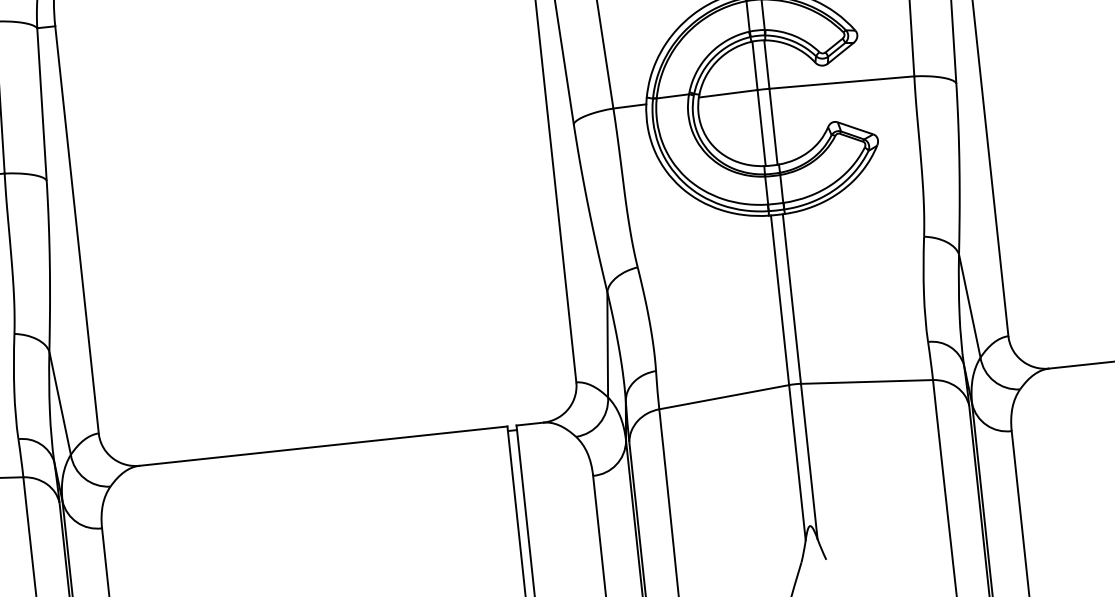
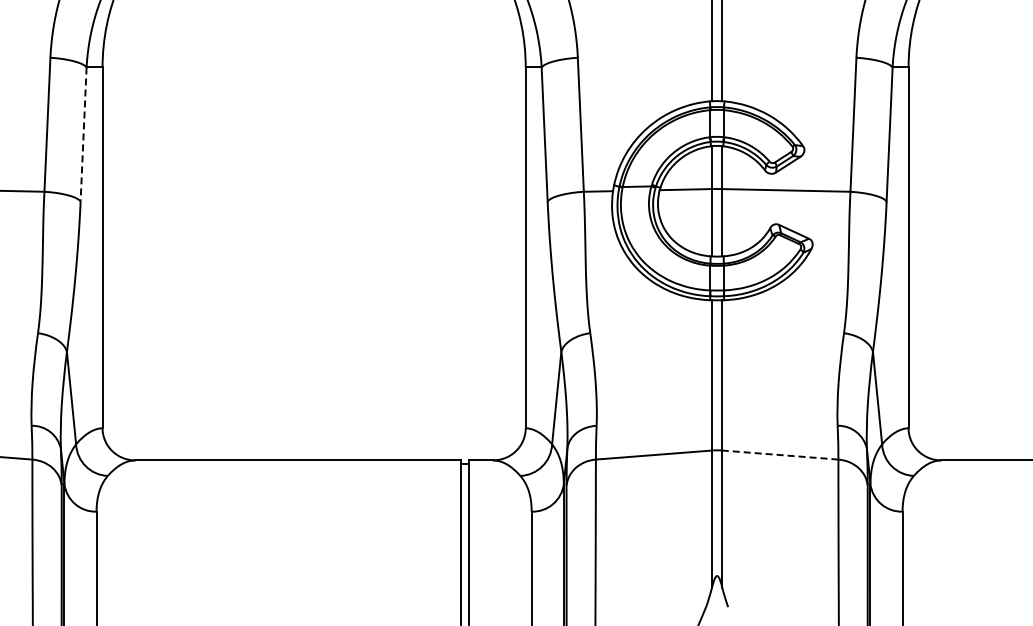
line: (41, 105) -> (83, 135), solid -> dashed
line: (866, 382) -> (779, 455), solid -> dashed

